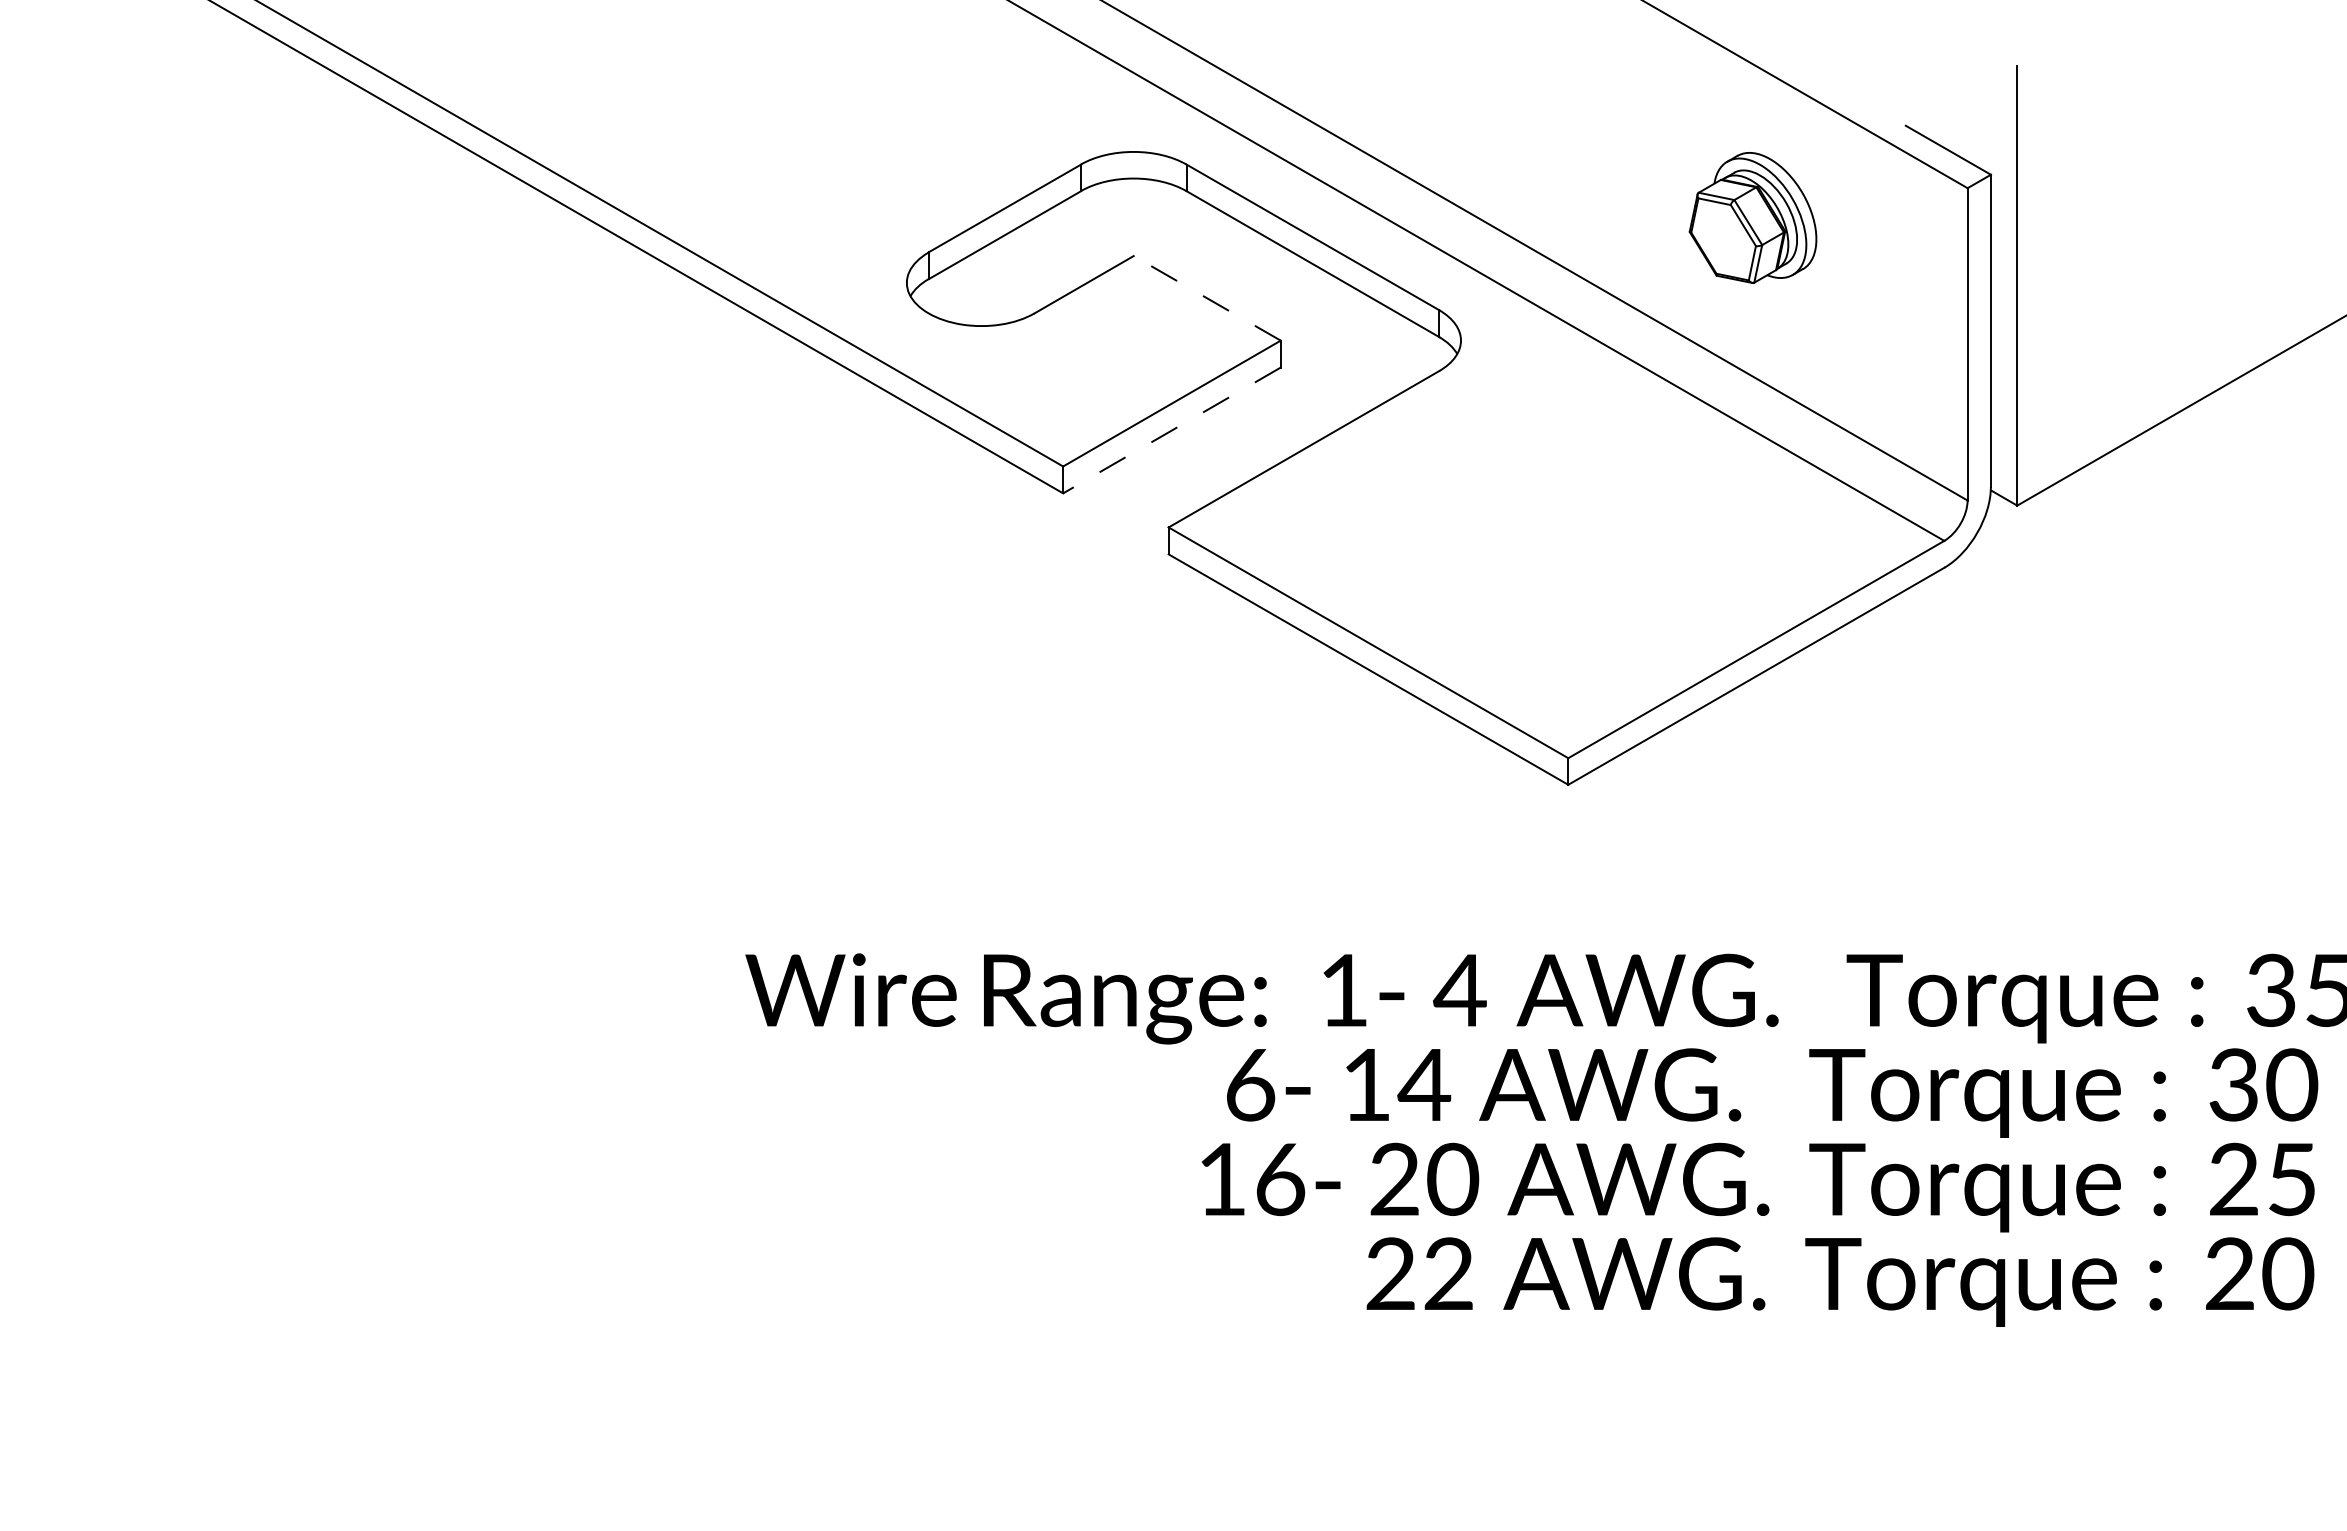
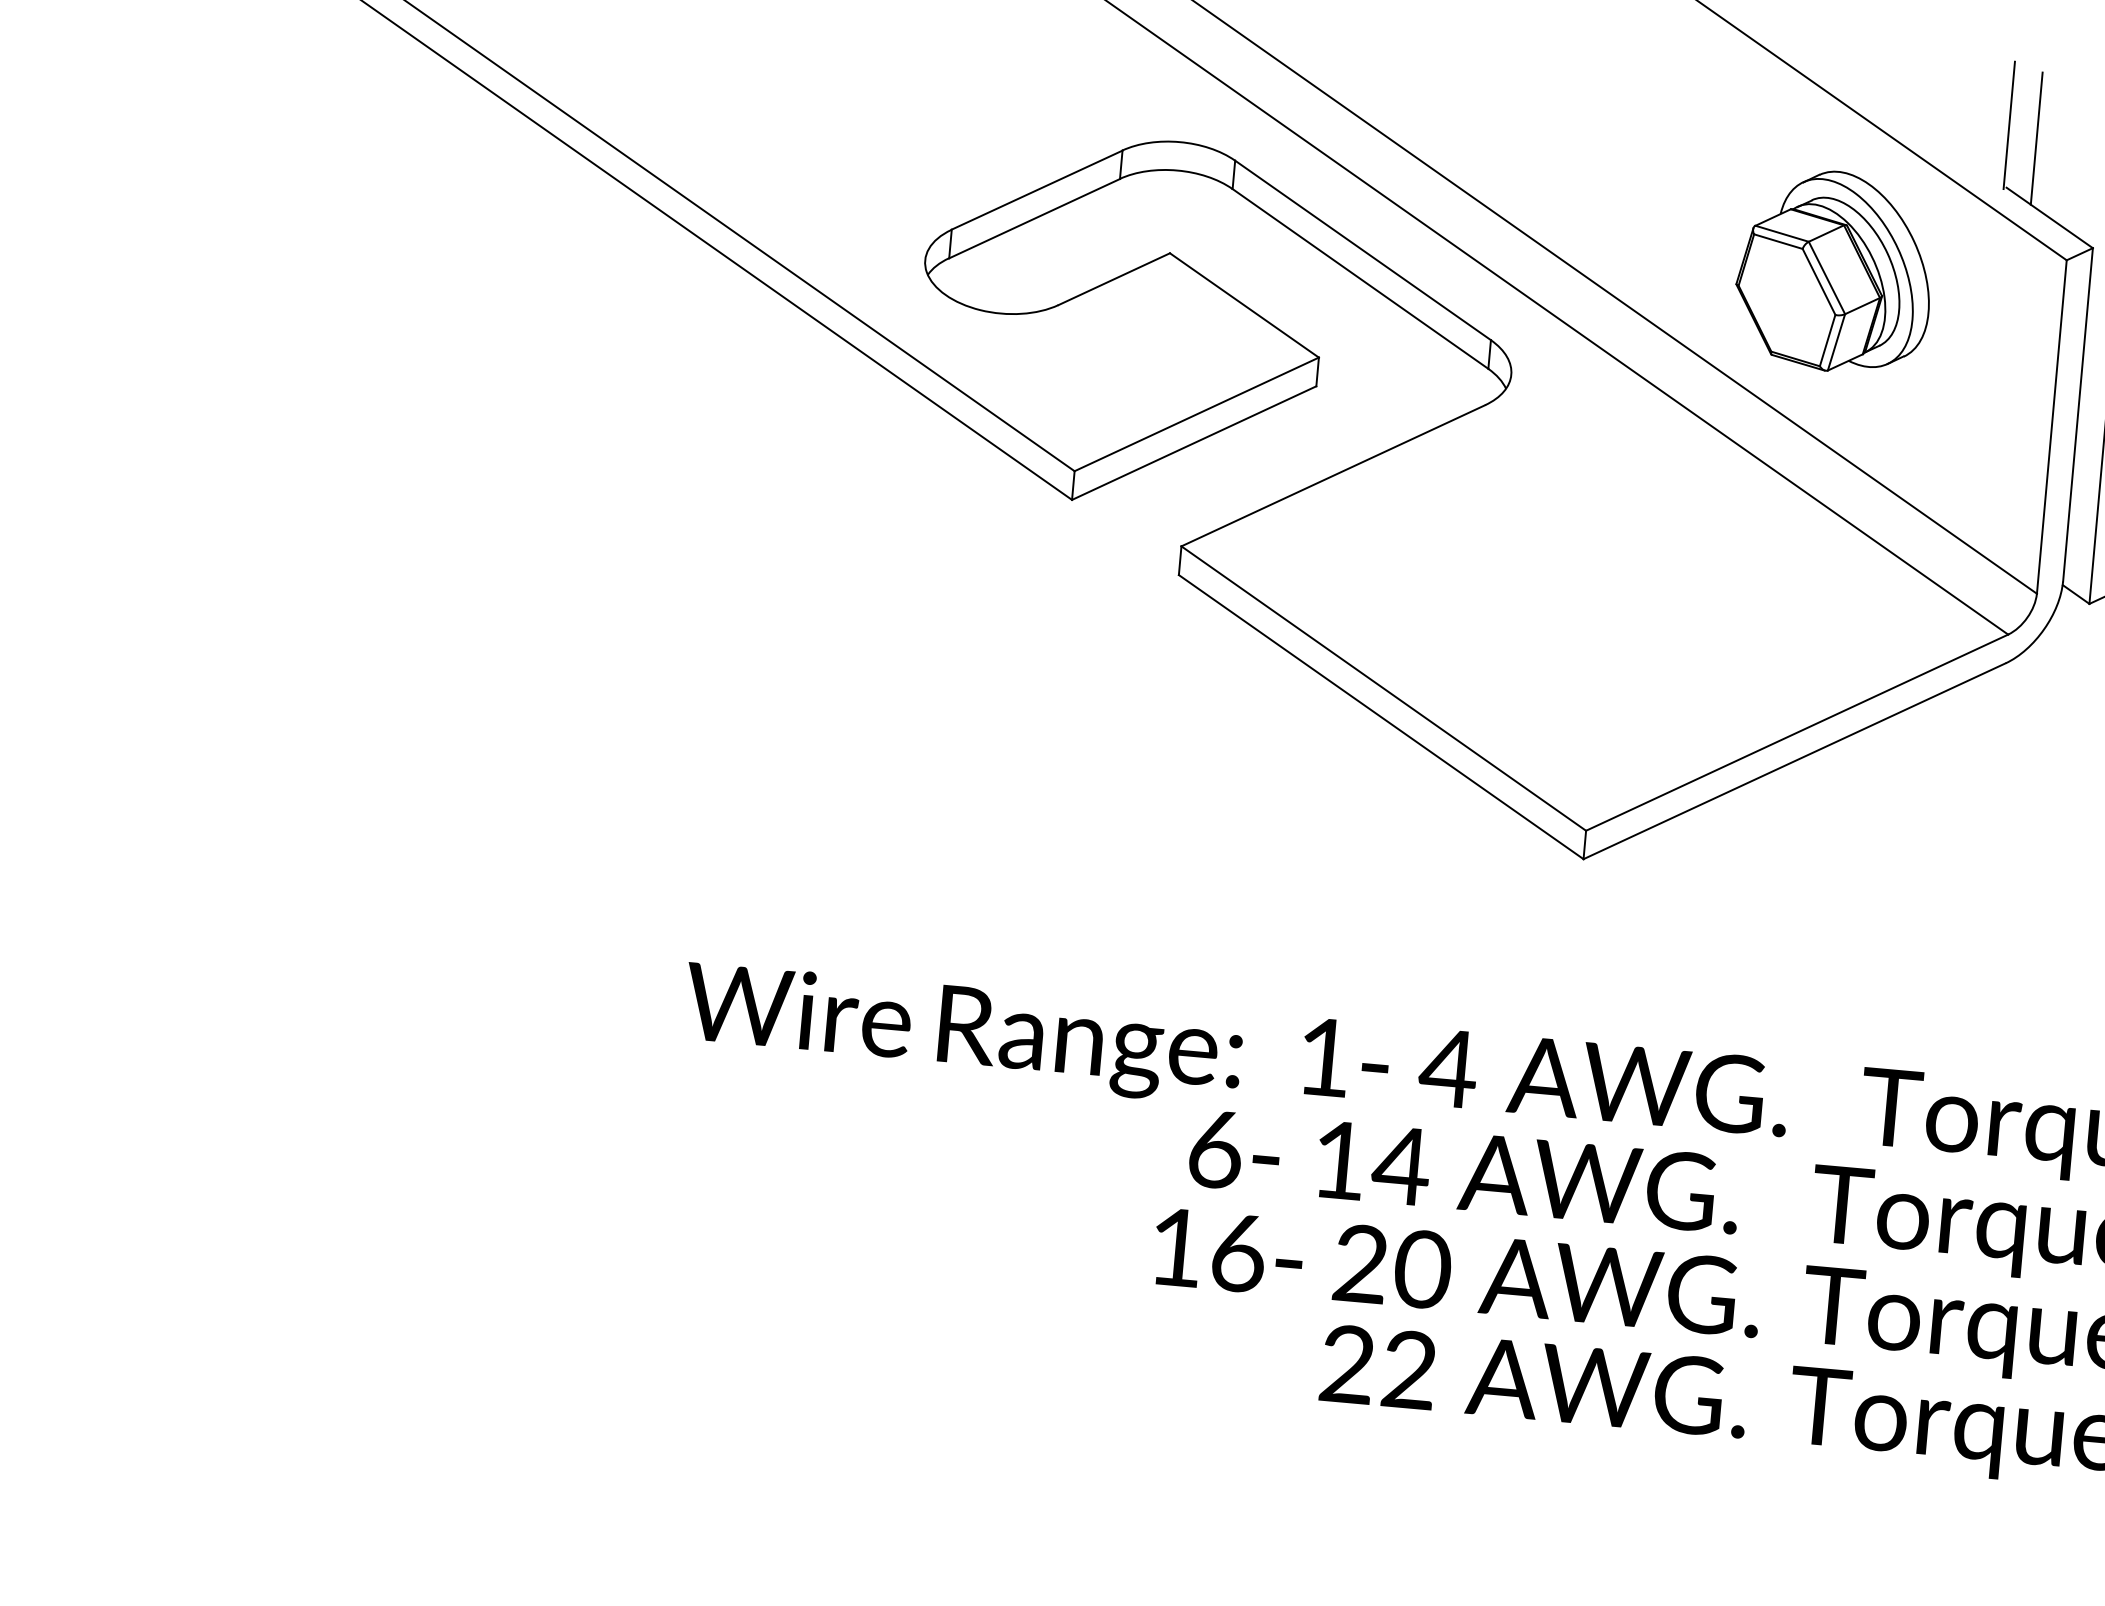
line: (1903, 67) -> (2009, 125), added
line: (1929, 77) -> (2036, 138), added
part: (1752, 217) -> (1834, 271), size x1.43
line: (1207, 298) -> (1244, 305), dashed -> solid
line: (1171, 430) -> (1193, 443), dashed -> solid

